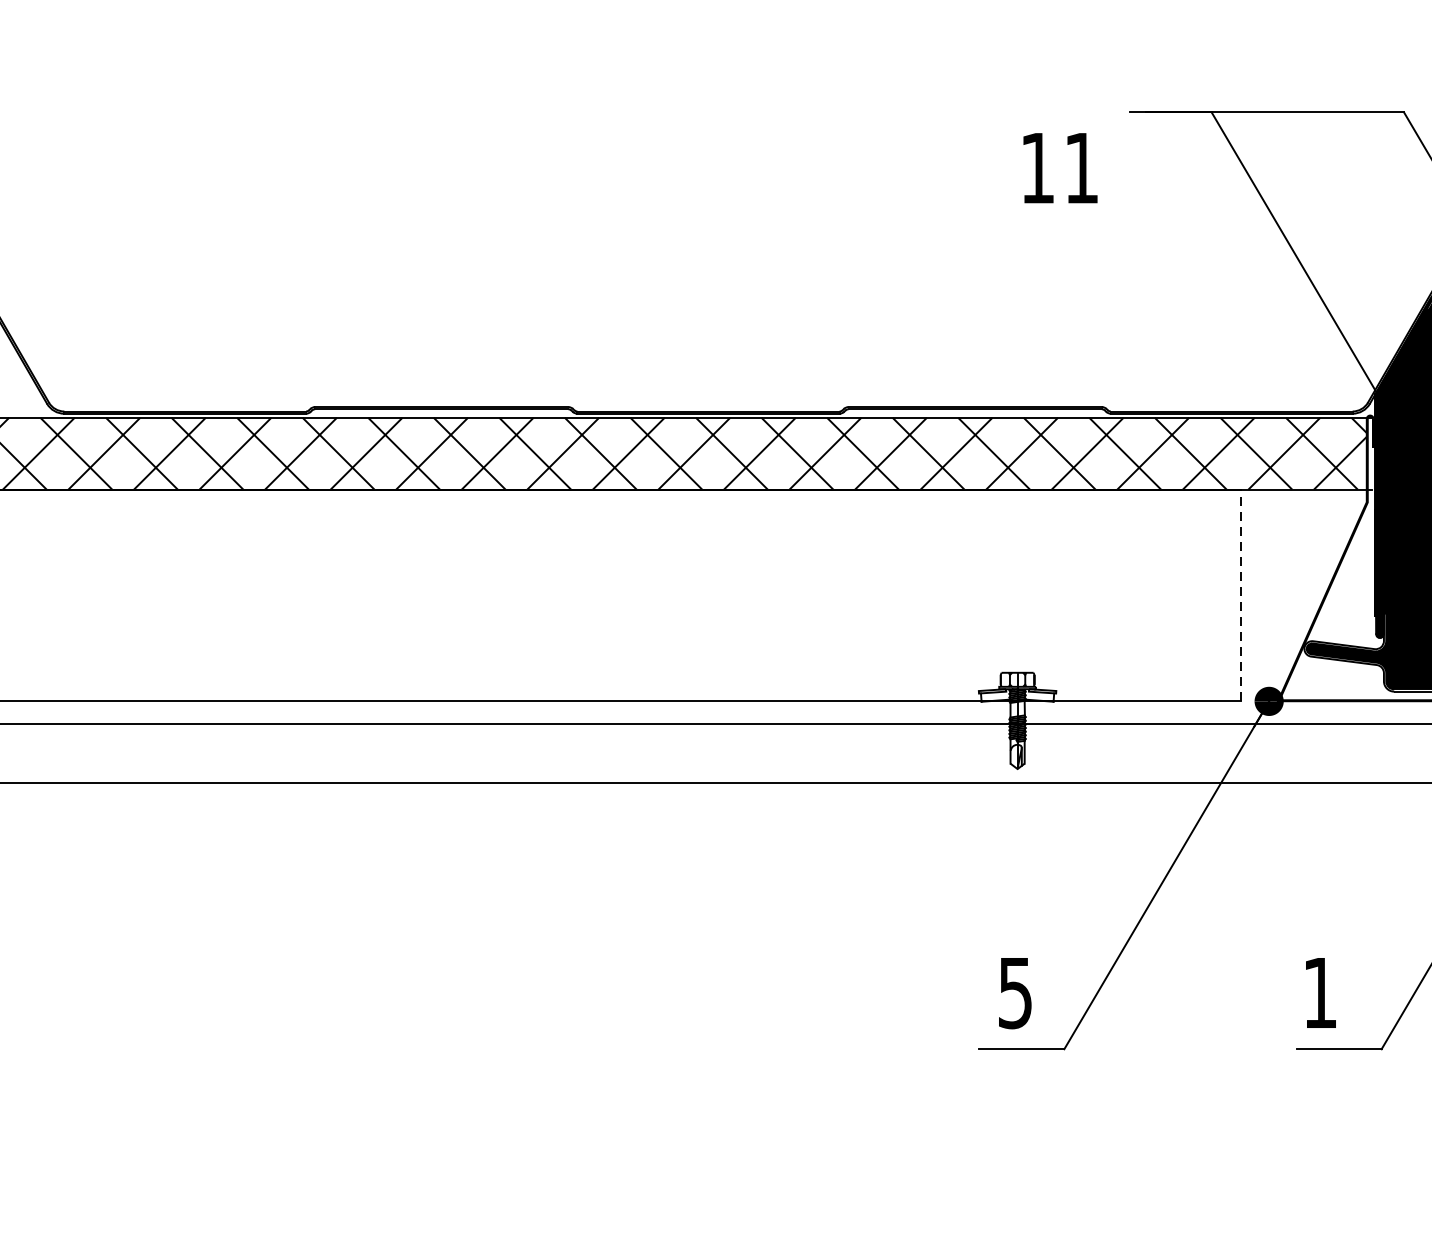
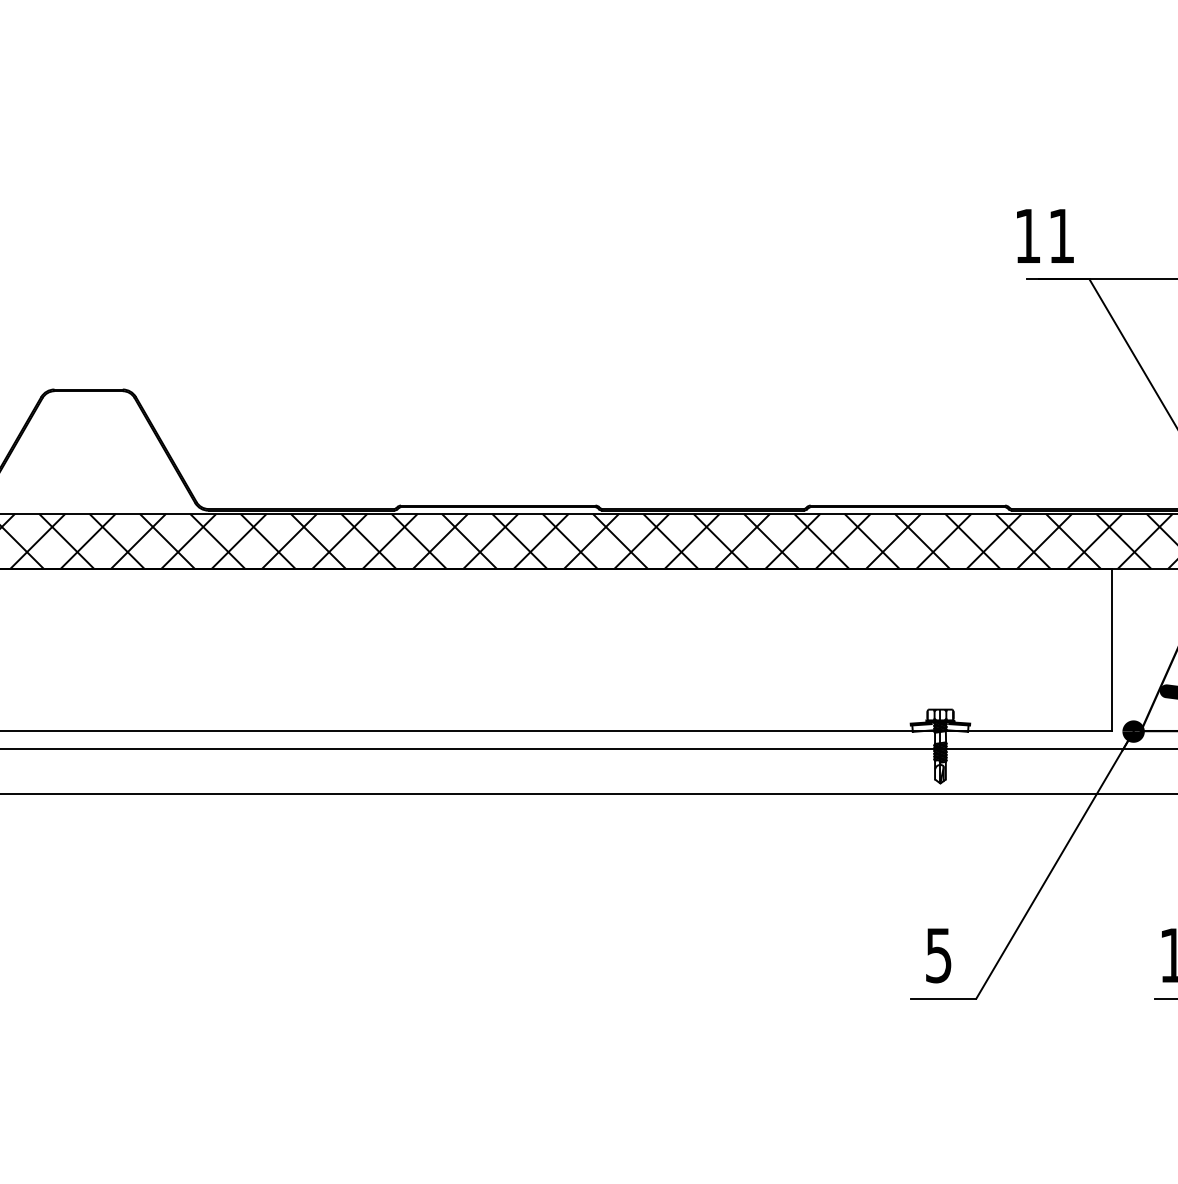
text: (1060, 167) -> (1045, 235), moved
line: (1241, 594) -> (1112, 649), dashed -> solid

